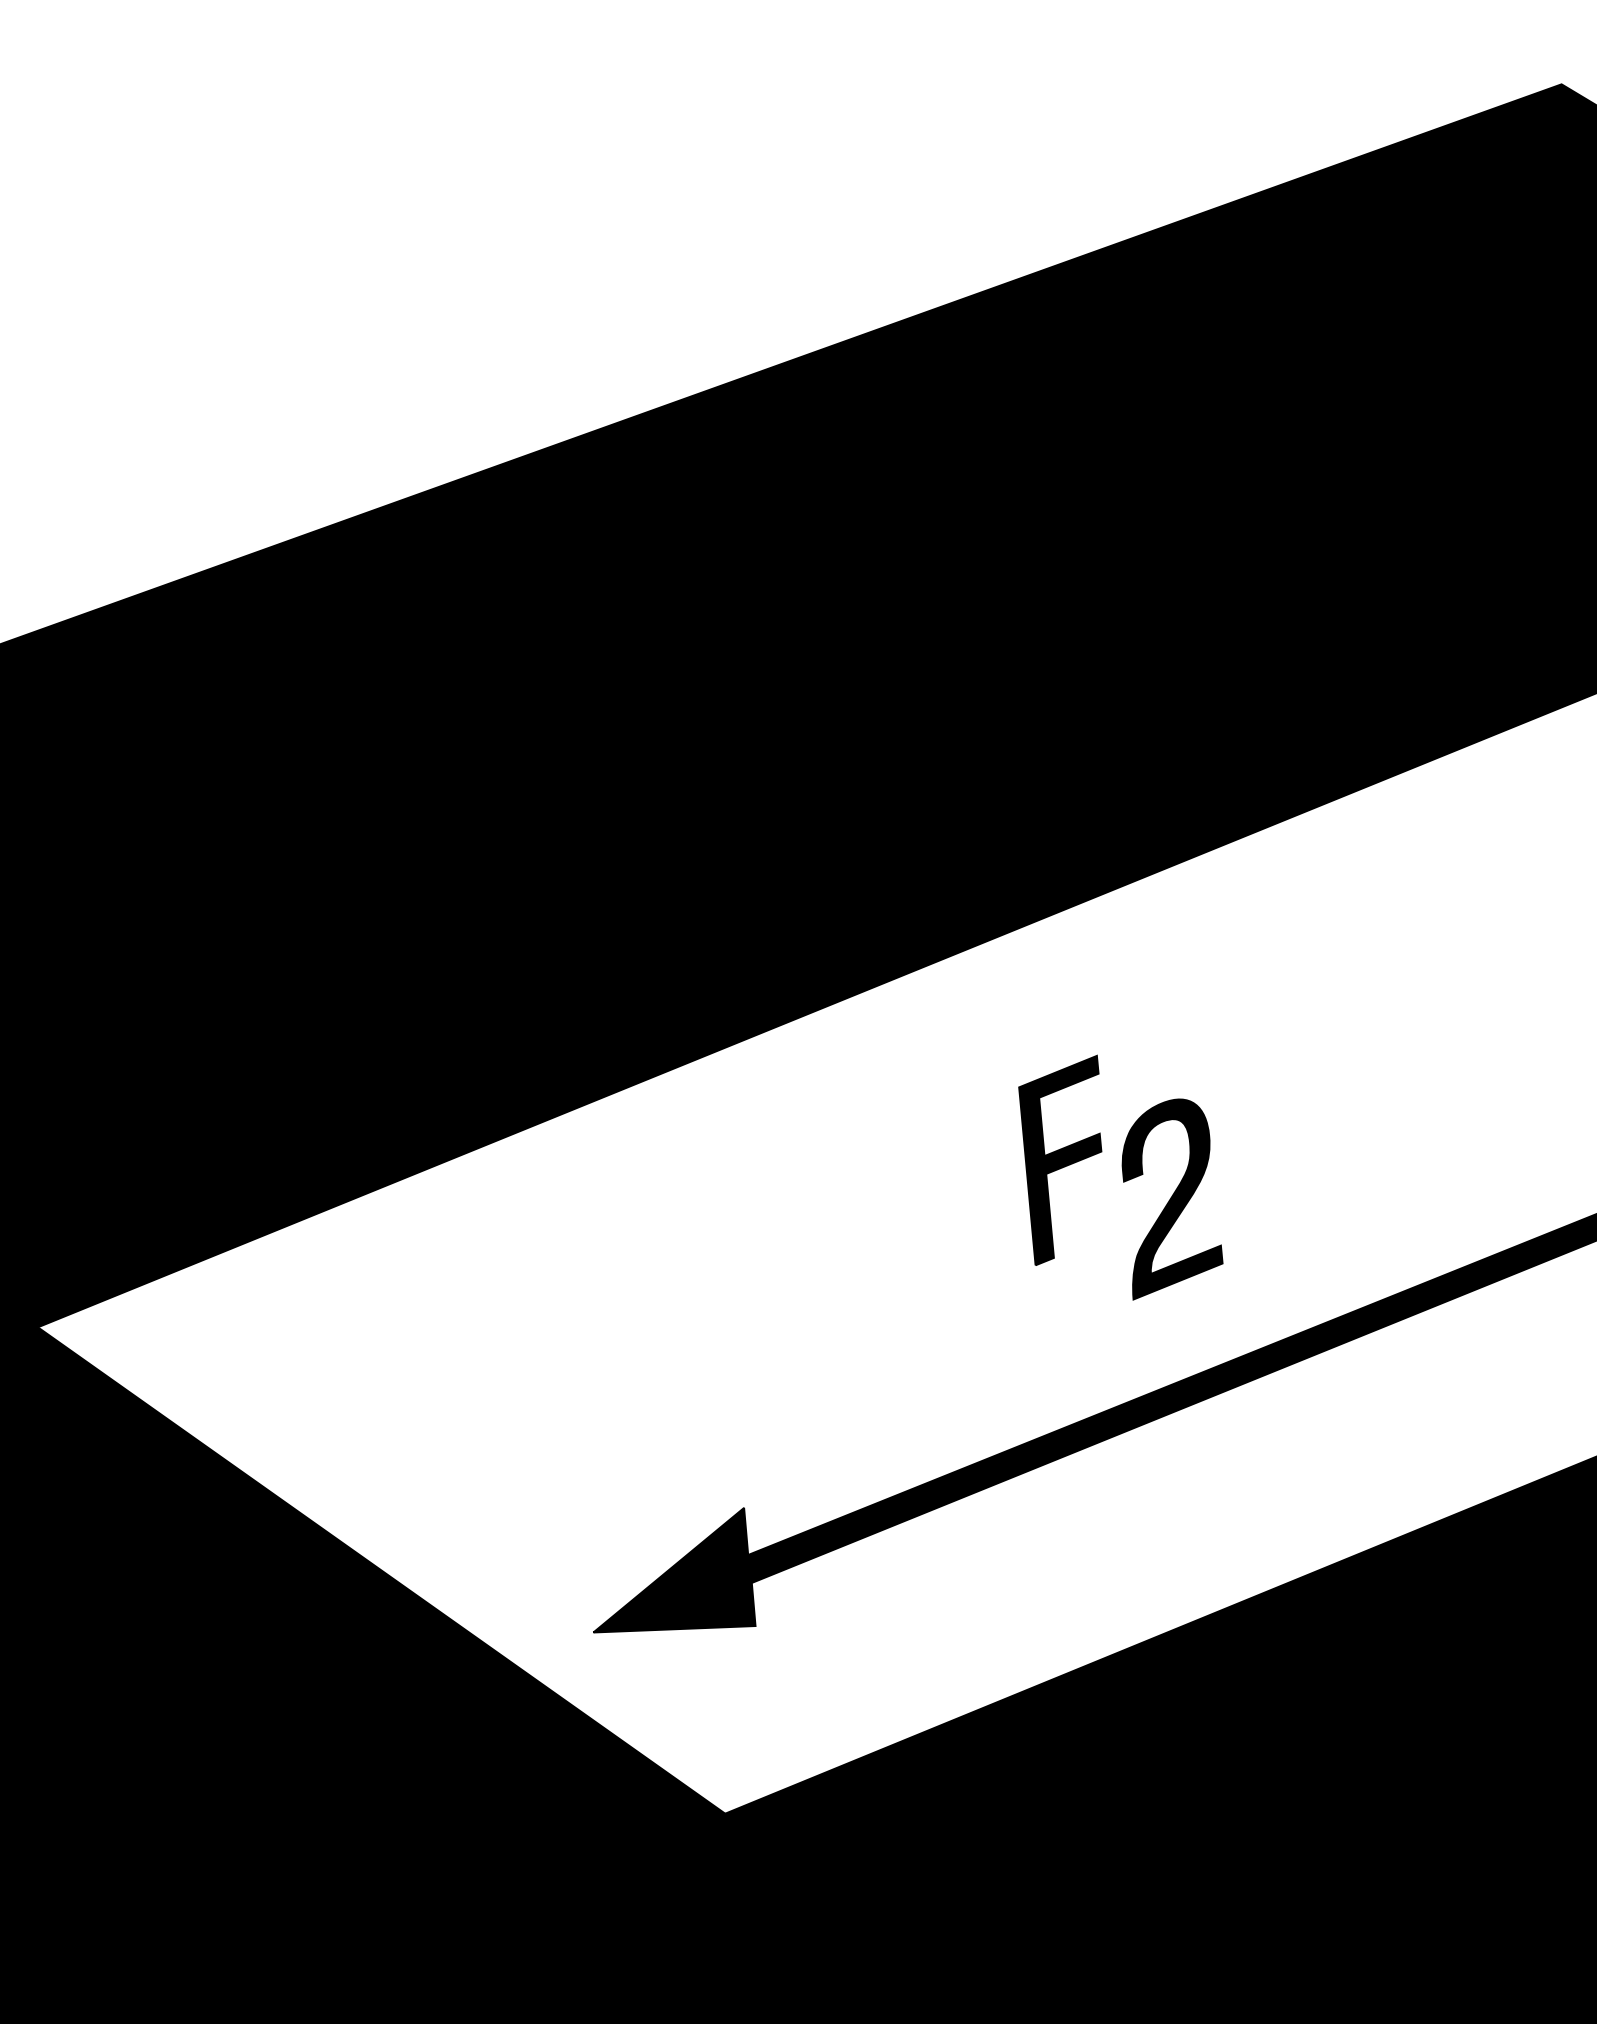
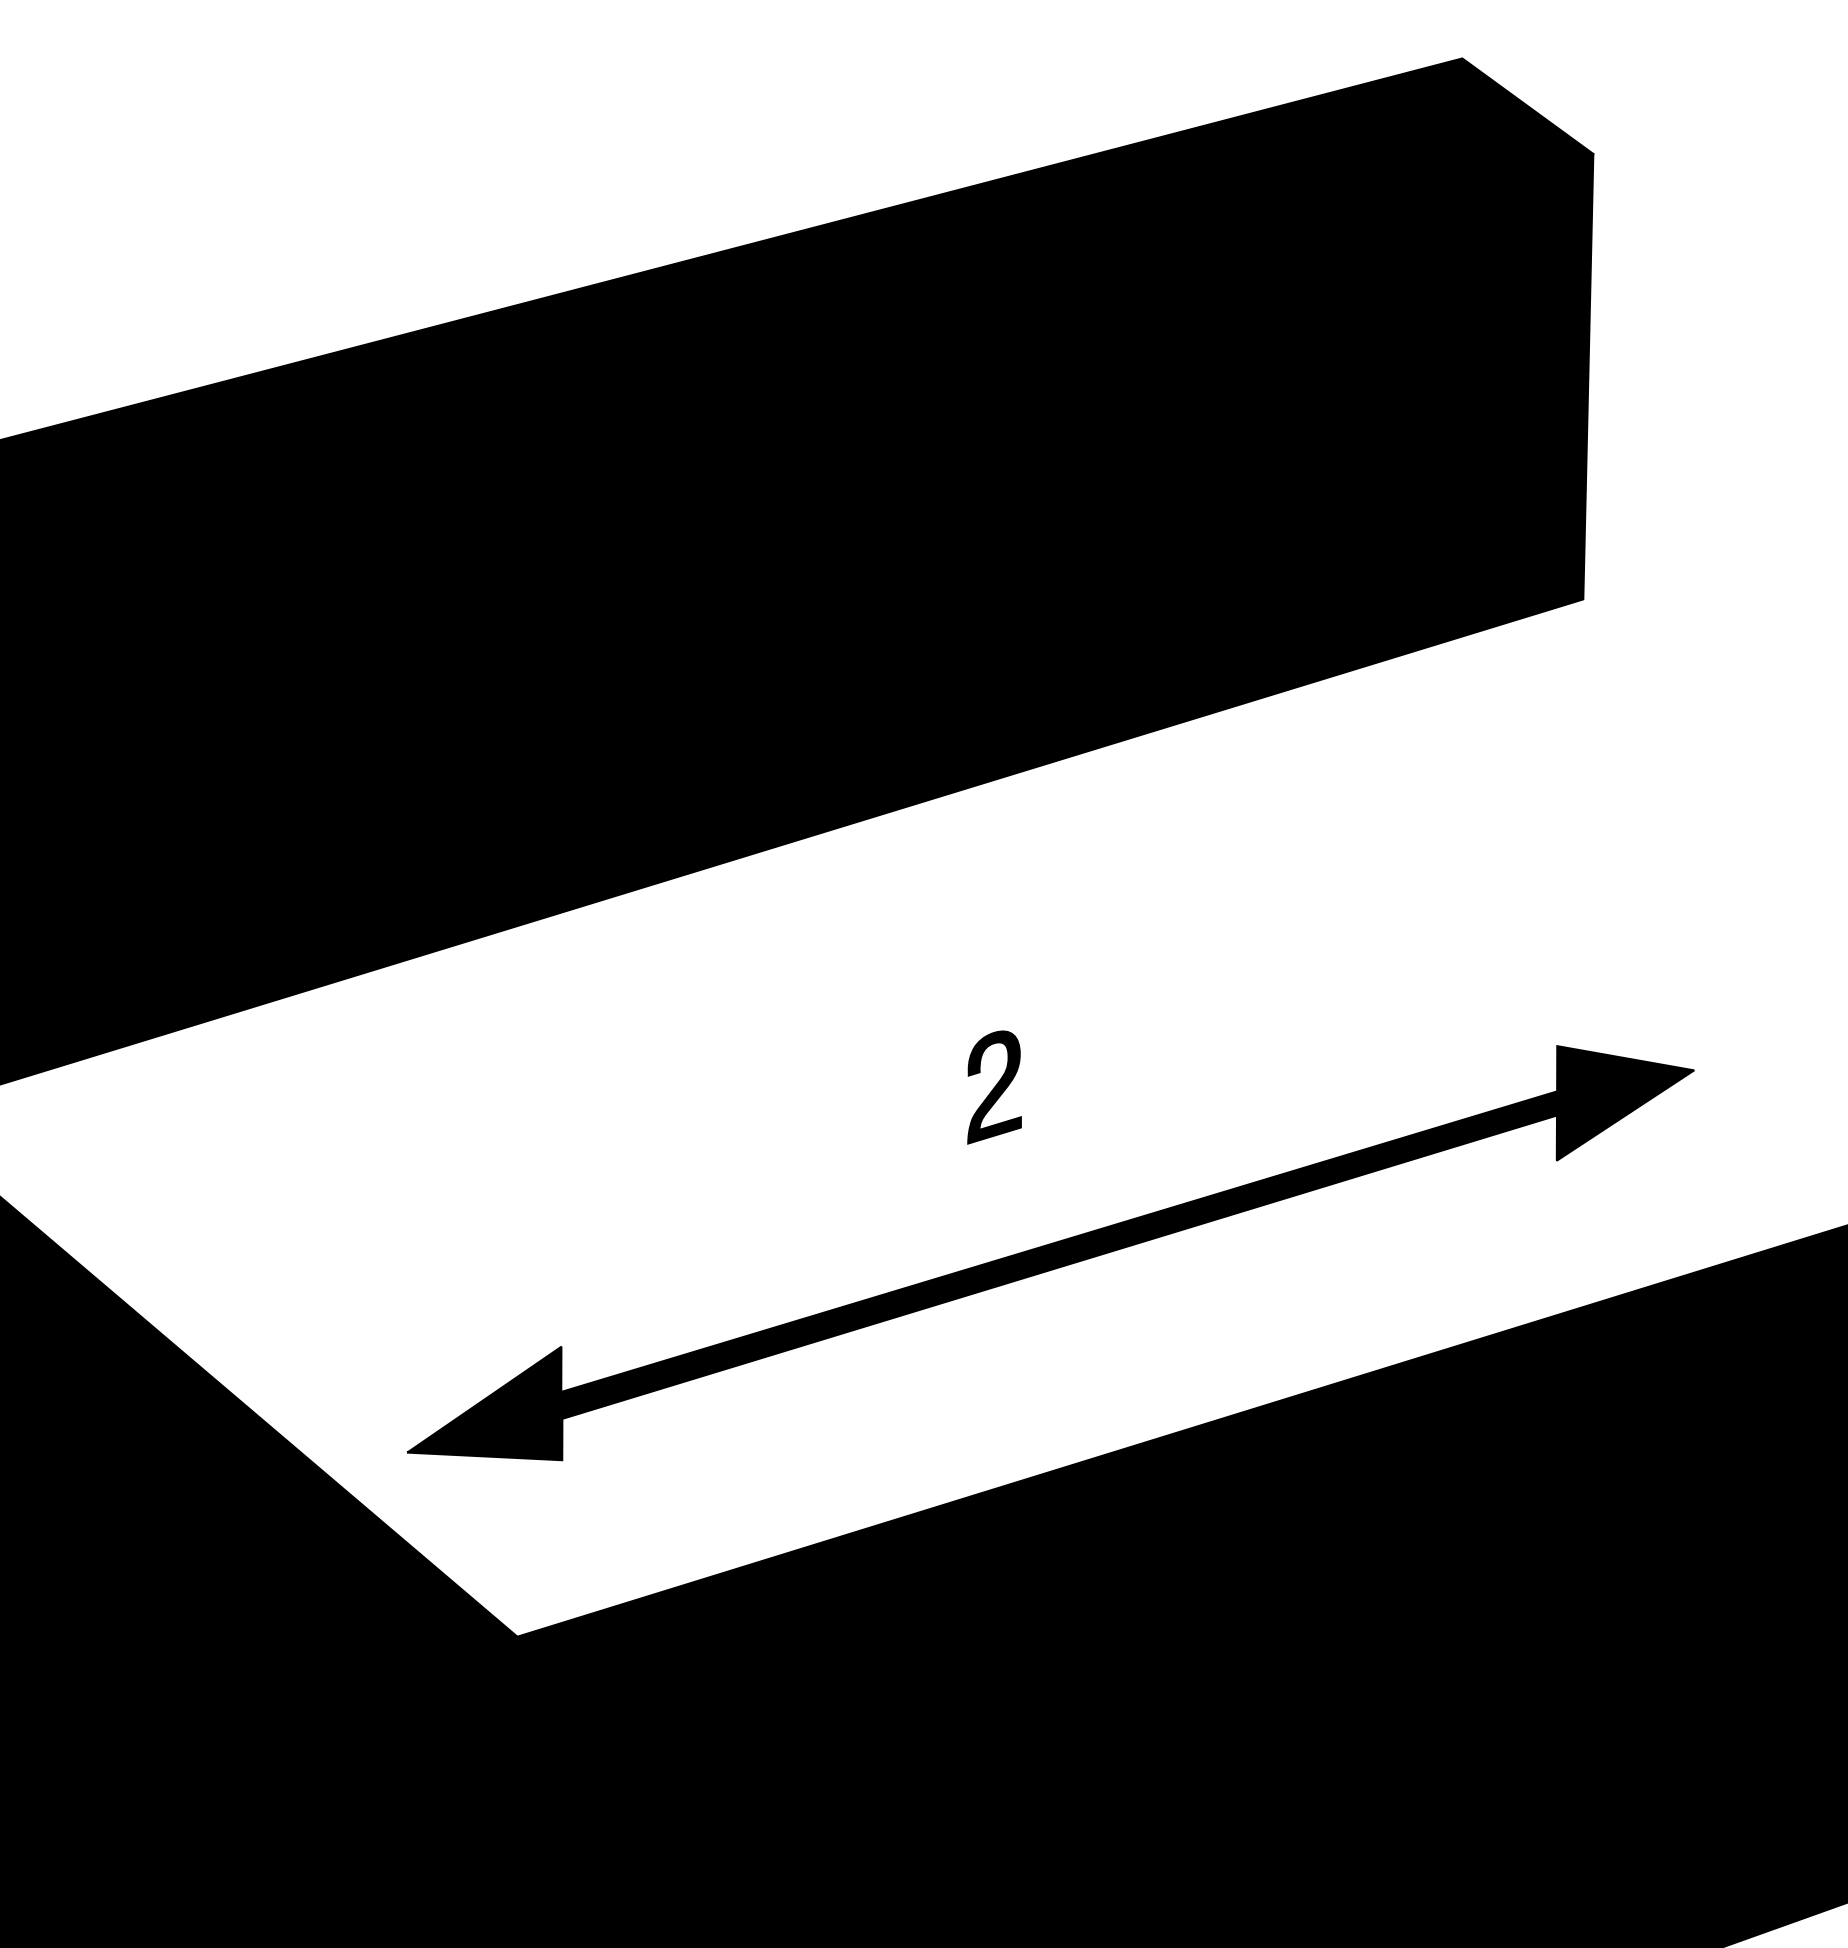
part: (1065, 1160) -> (897, 1042), removed
part: (1170, 1198) -> (994, 1087), size x0.6

